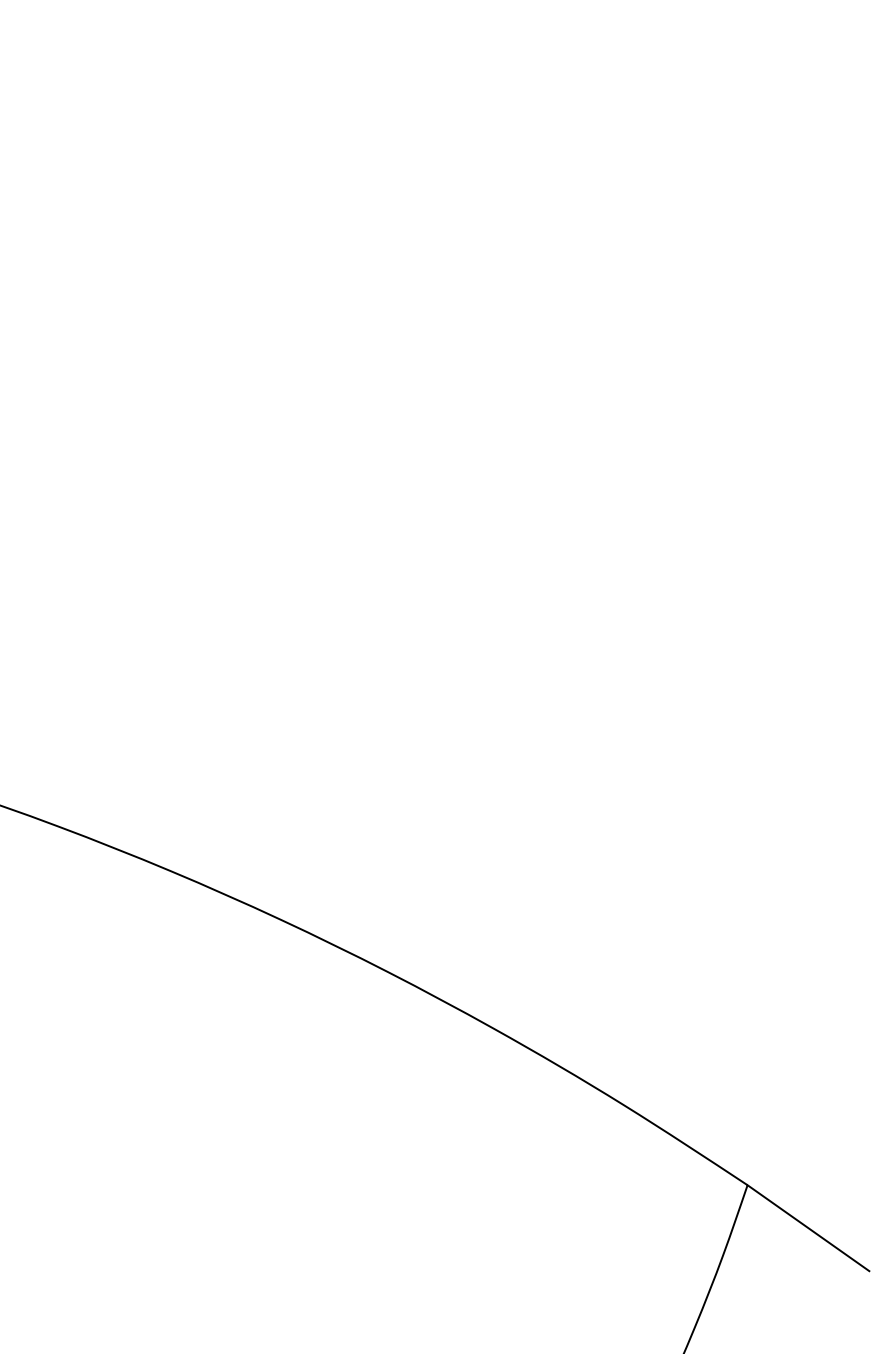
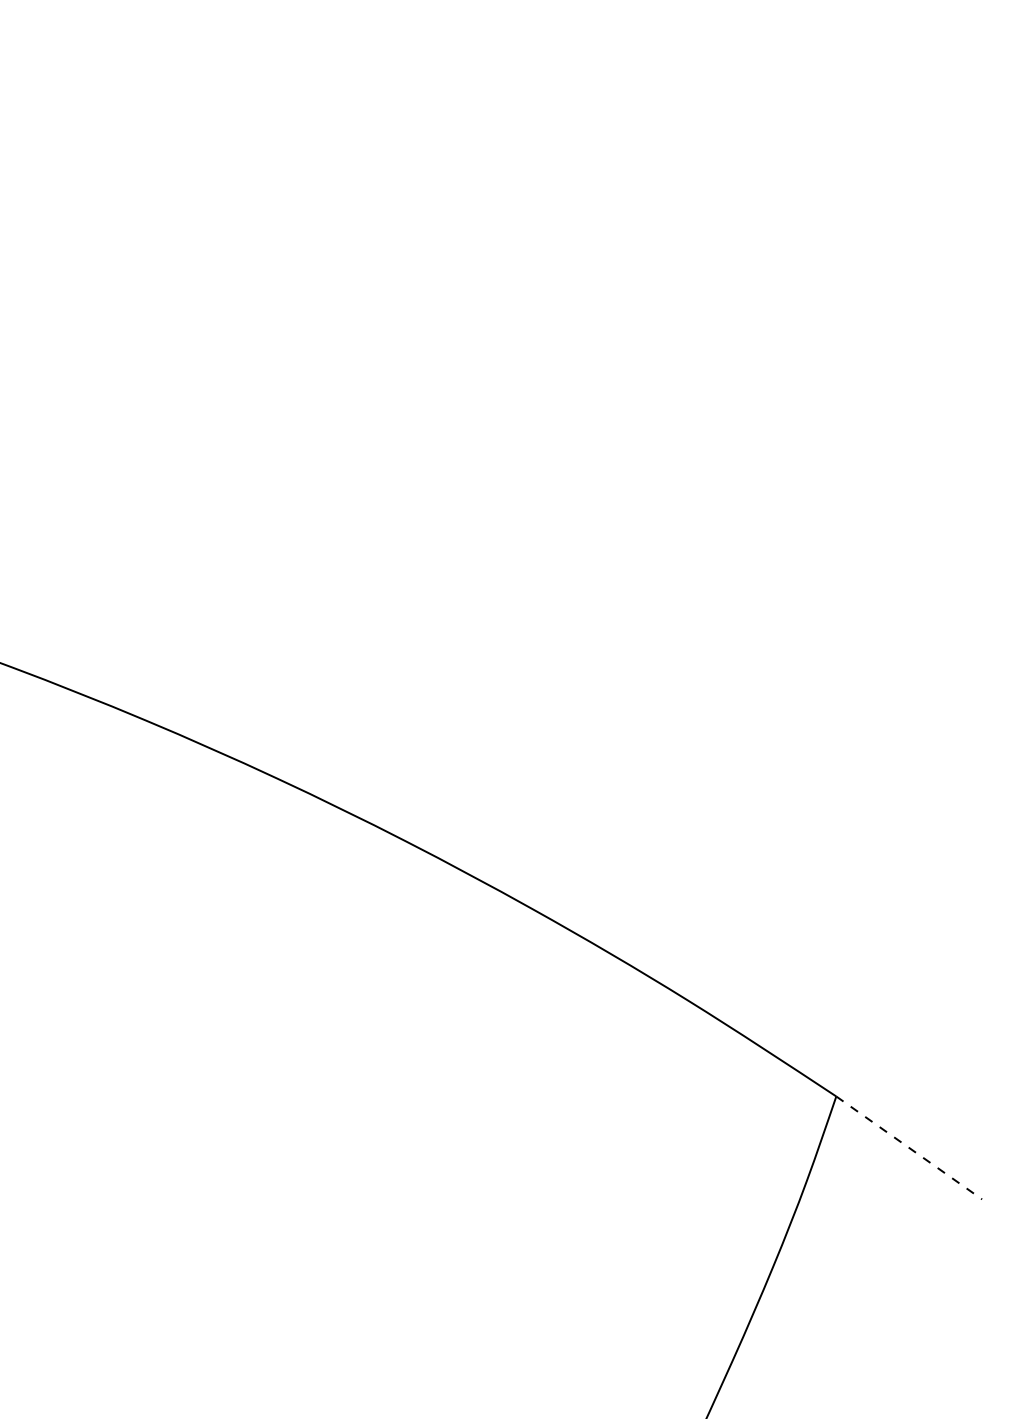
line: (808, 1228) -> (909, 1148), solid -> dashed

